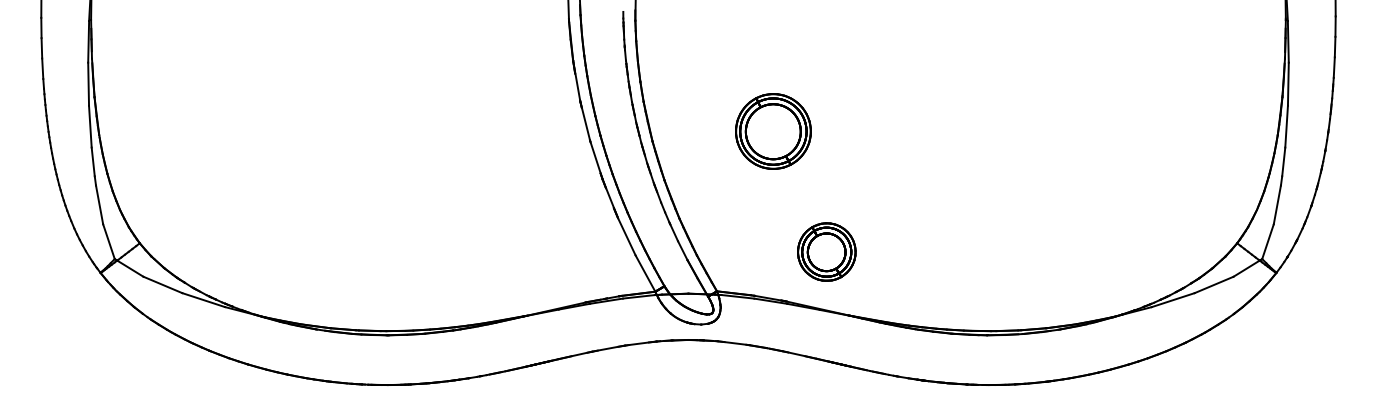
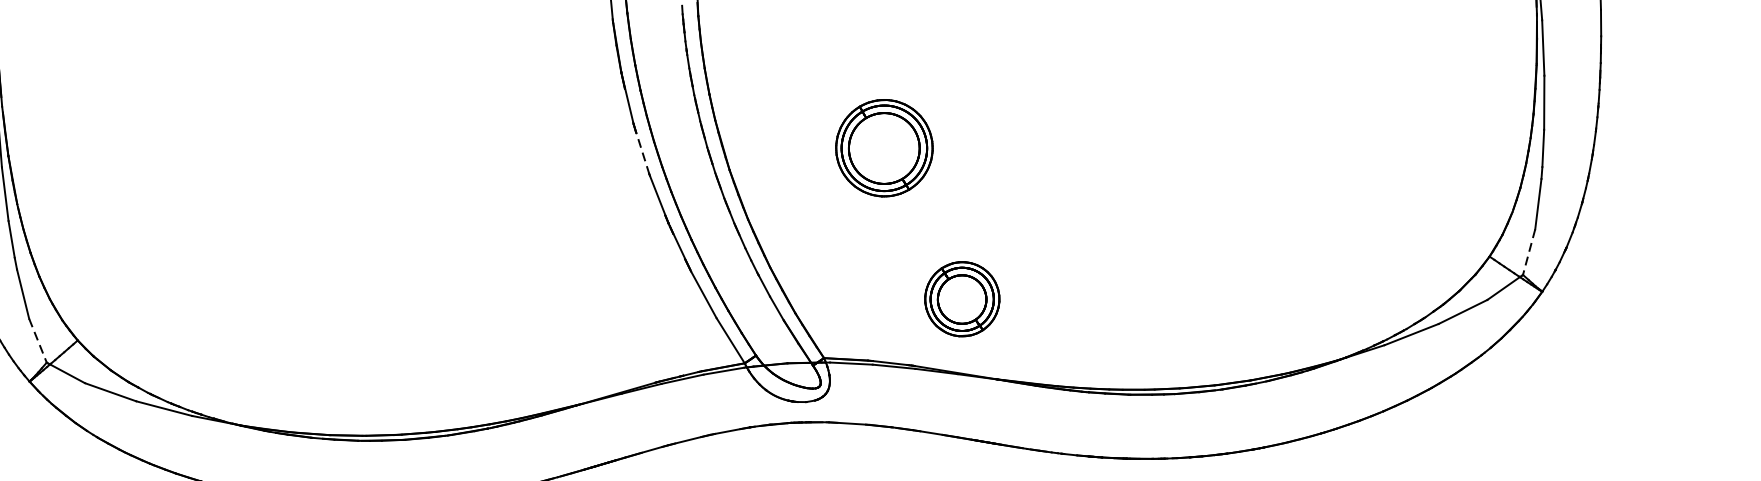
line: (585, 122) -> (641, 150), solid -> dashed
line: (109, 242) -> (38, 341), solid -> dashed
line: (1267, 242) -> (1528, 253), solid -> dashed

